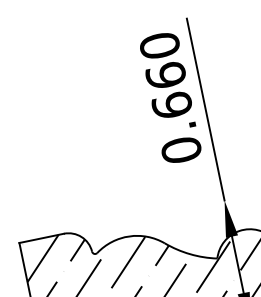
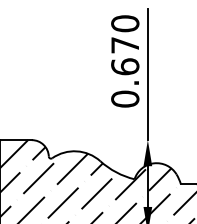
text: (166, 74) -> (125, 44), 0.660 -> 0.670

